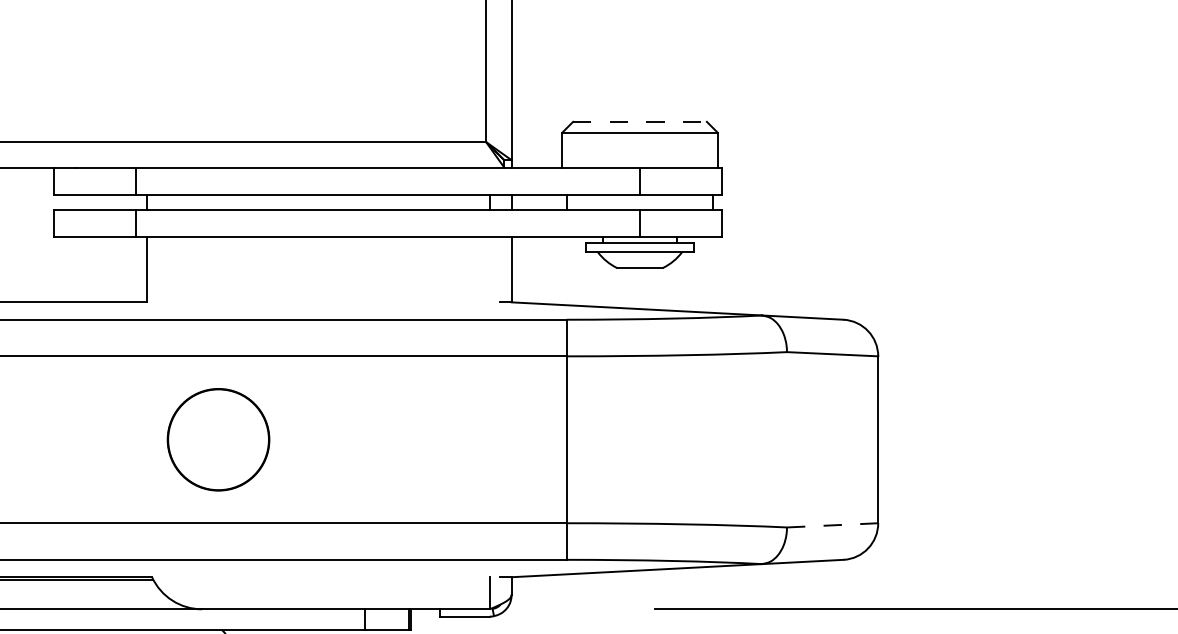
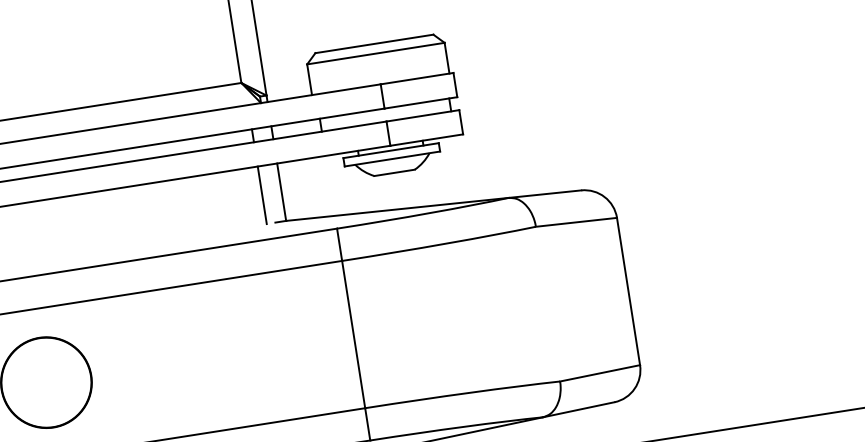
line: (640, 121) -> (374, 43), dashed -> solid
line: (489, 269) -> (262, 194), added
line: (832, 525) -> (600, 373), dashed -> solid

